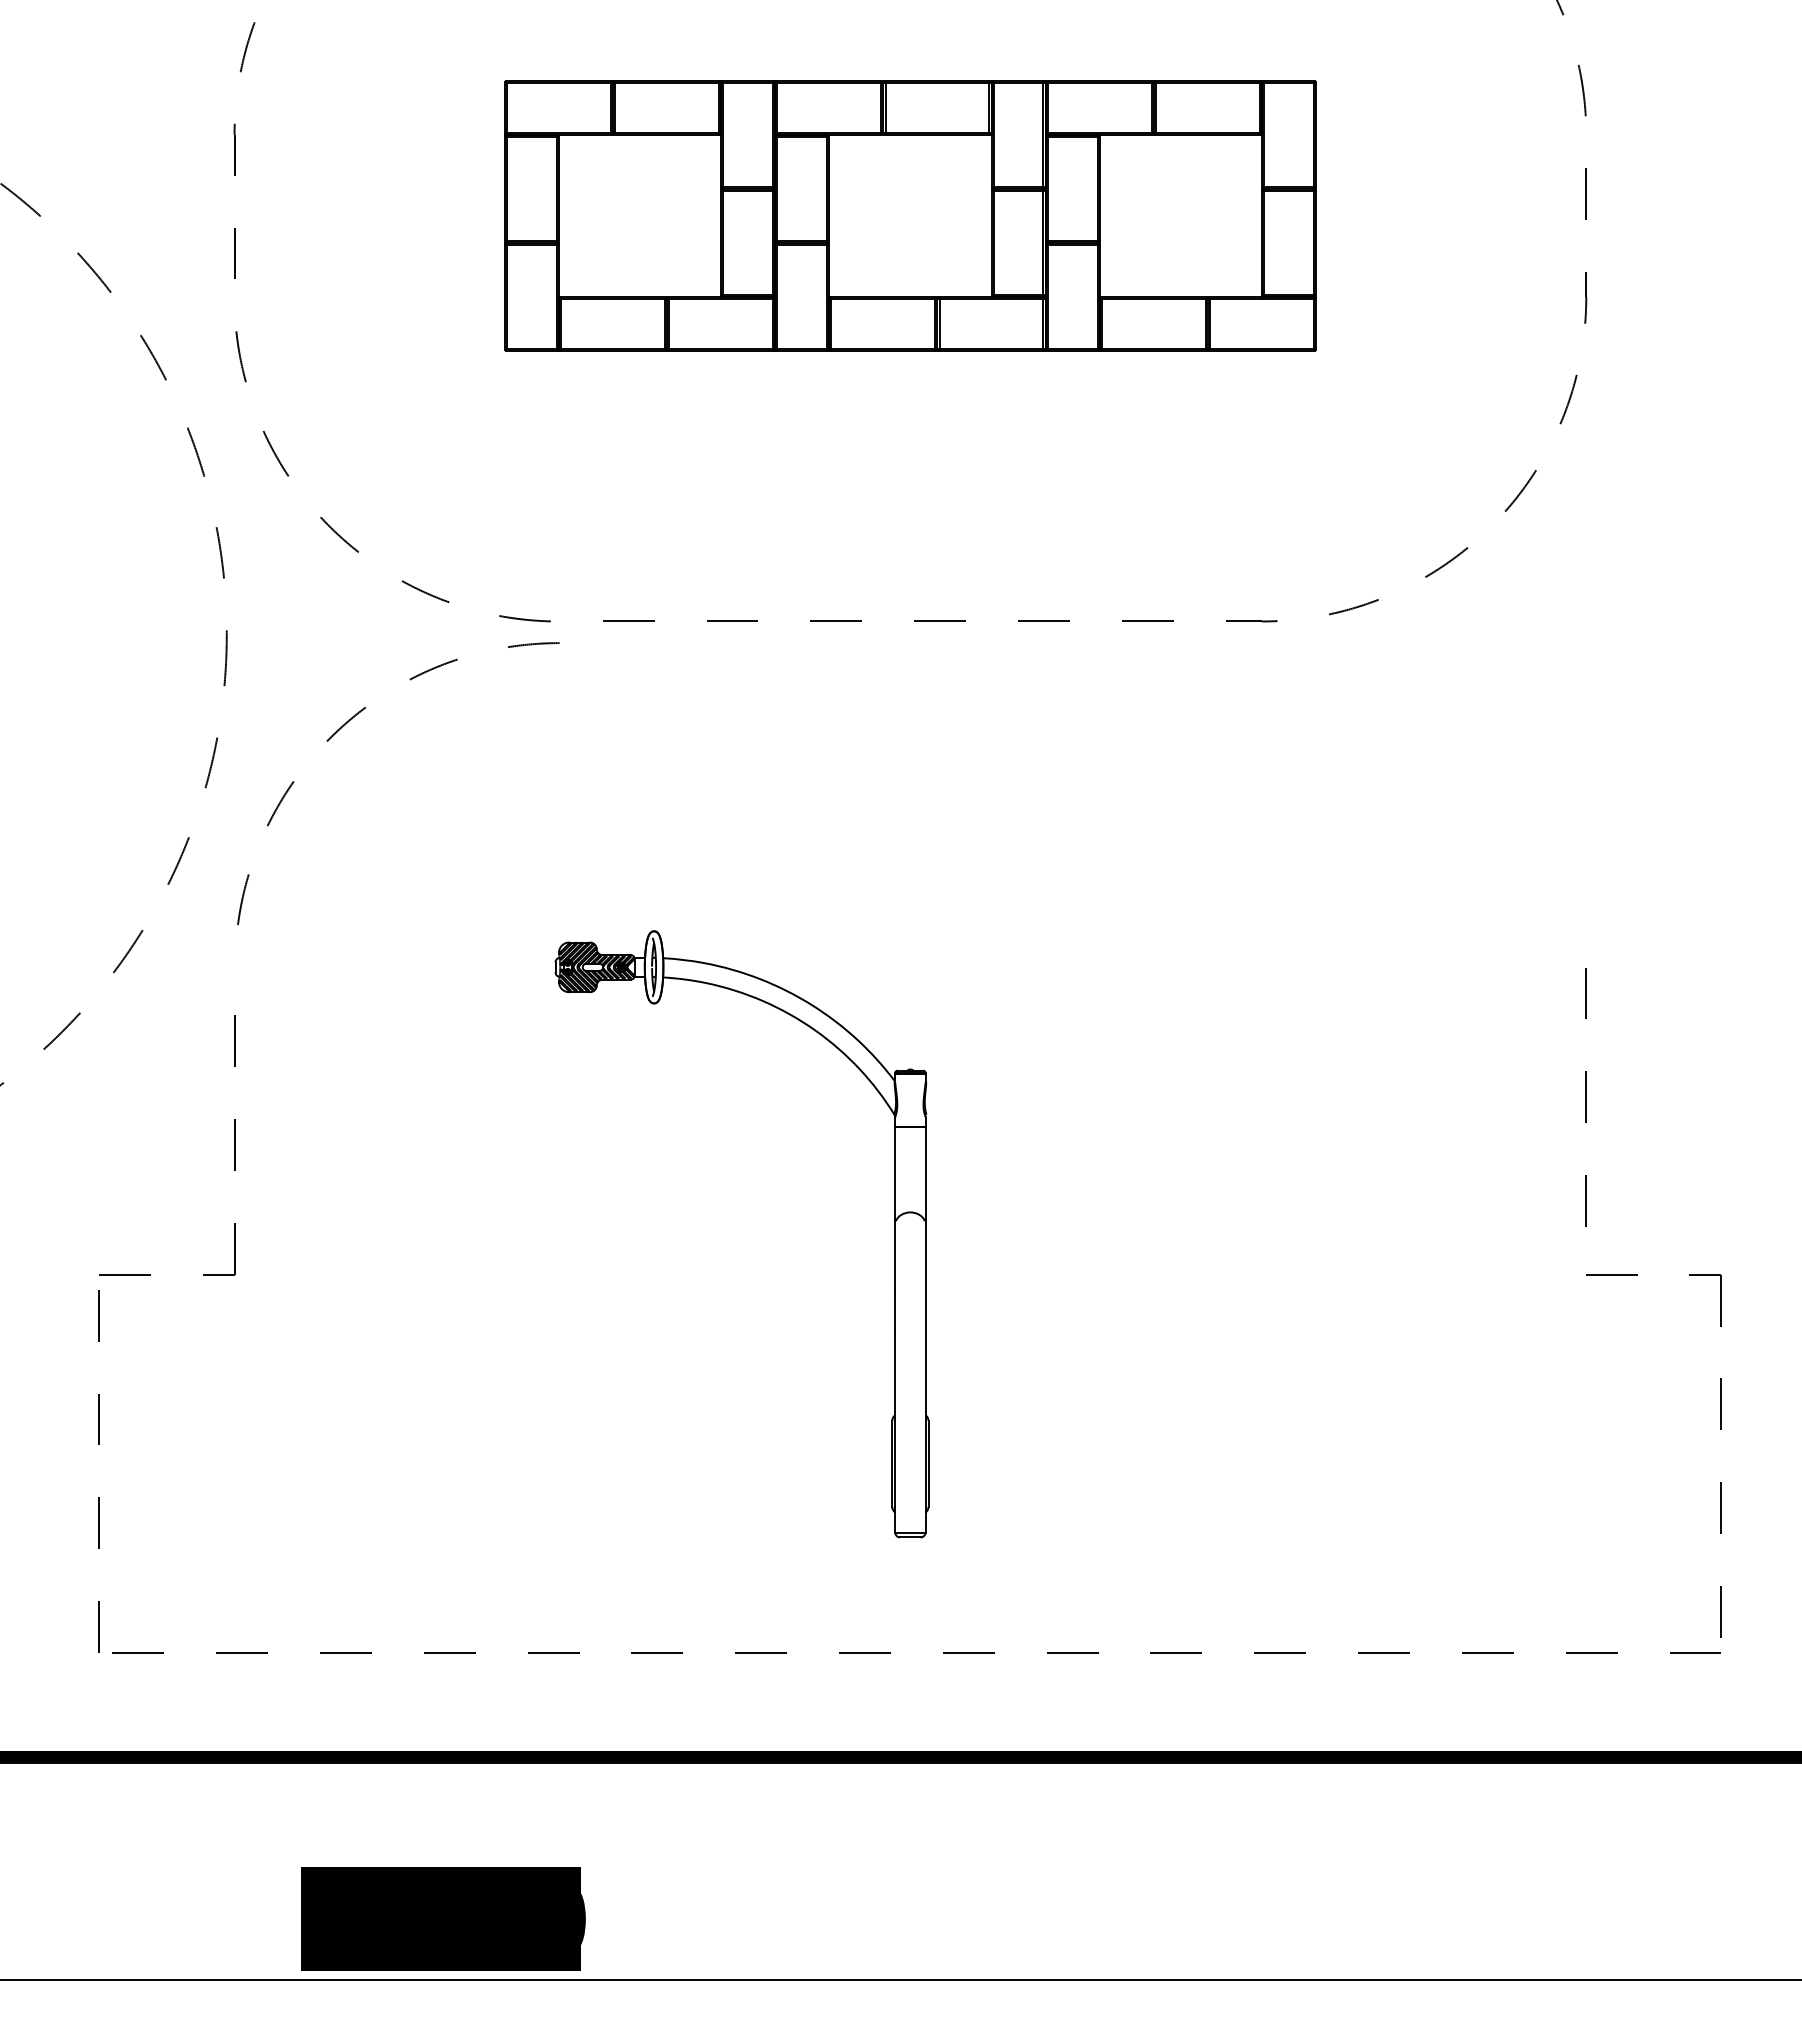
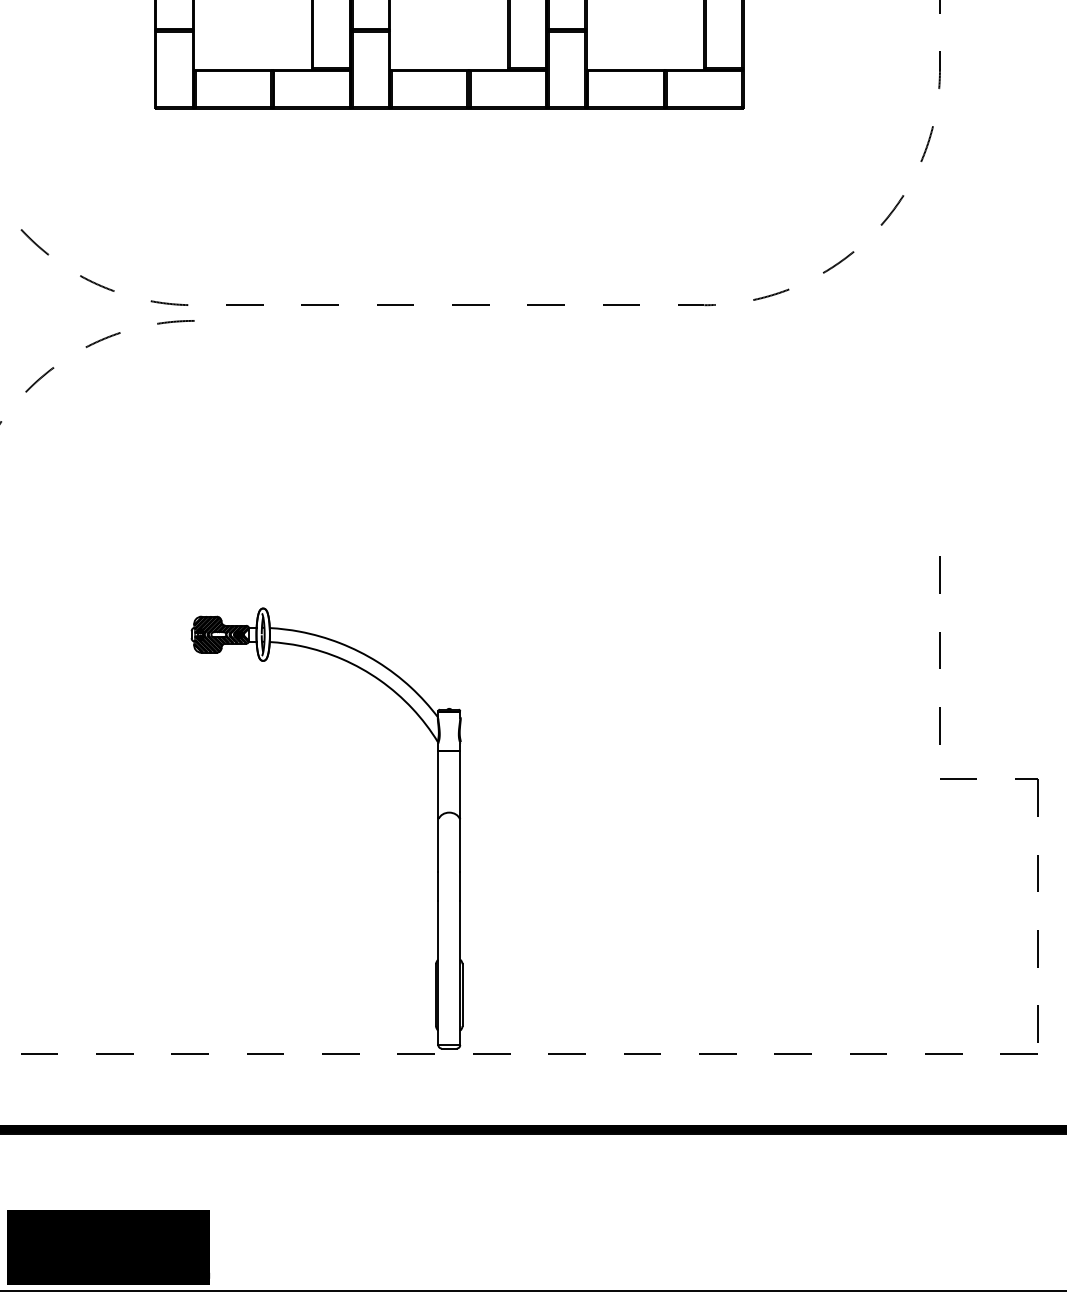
part: (894, 1234) -> (437, 828), moved
text: (583, 1918) -> (211, 1246), 1300 -> 1301

